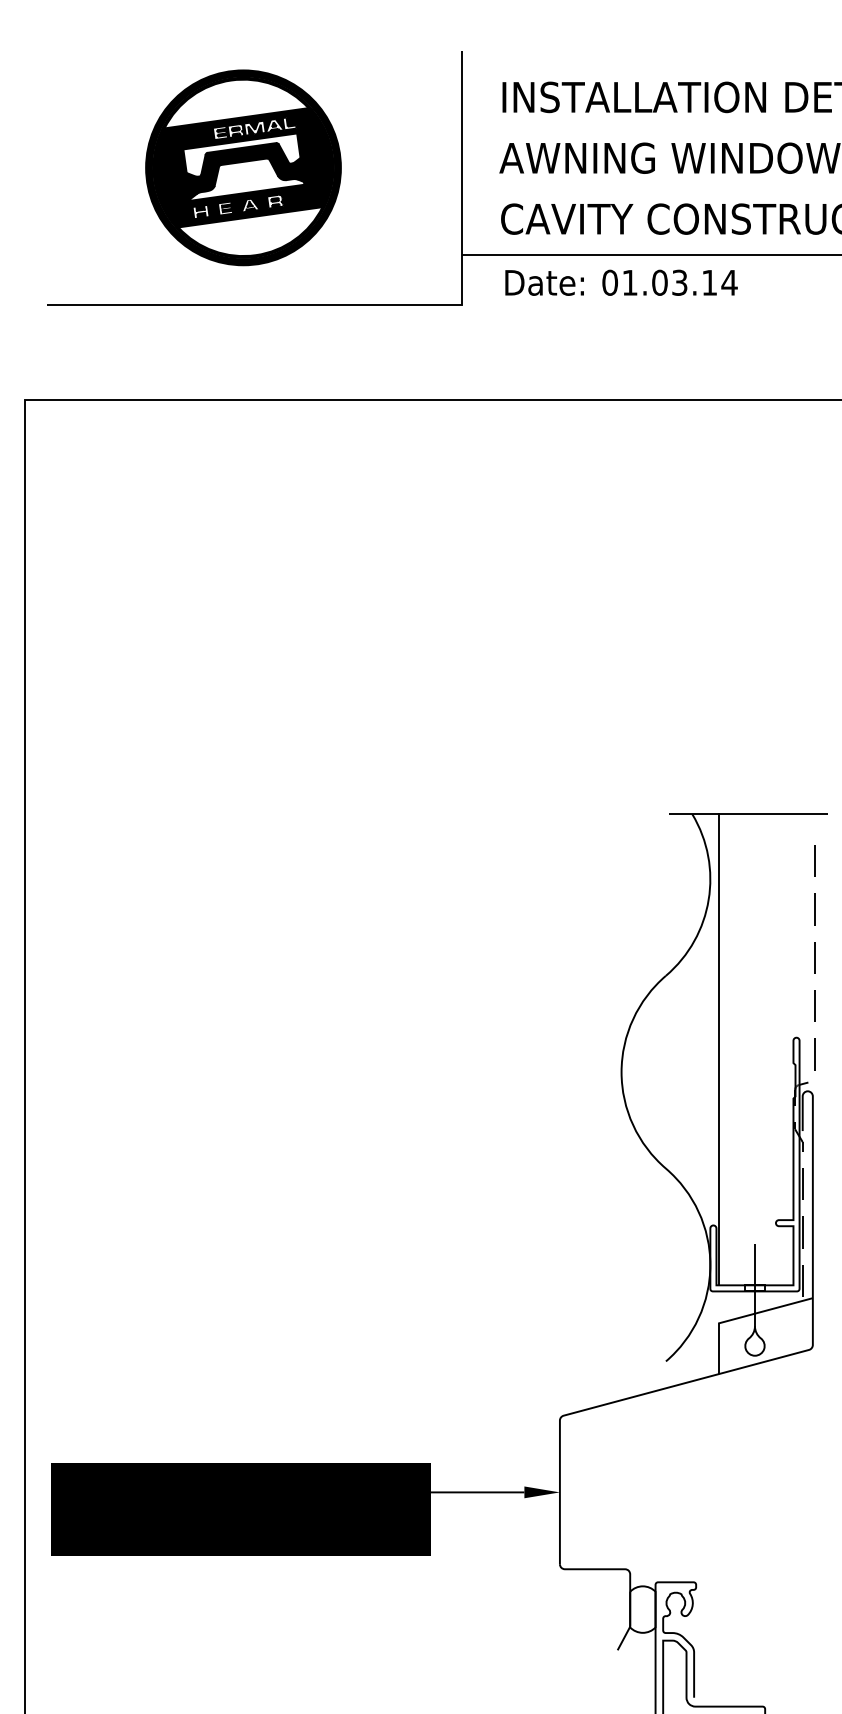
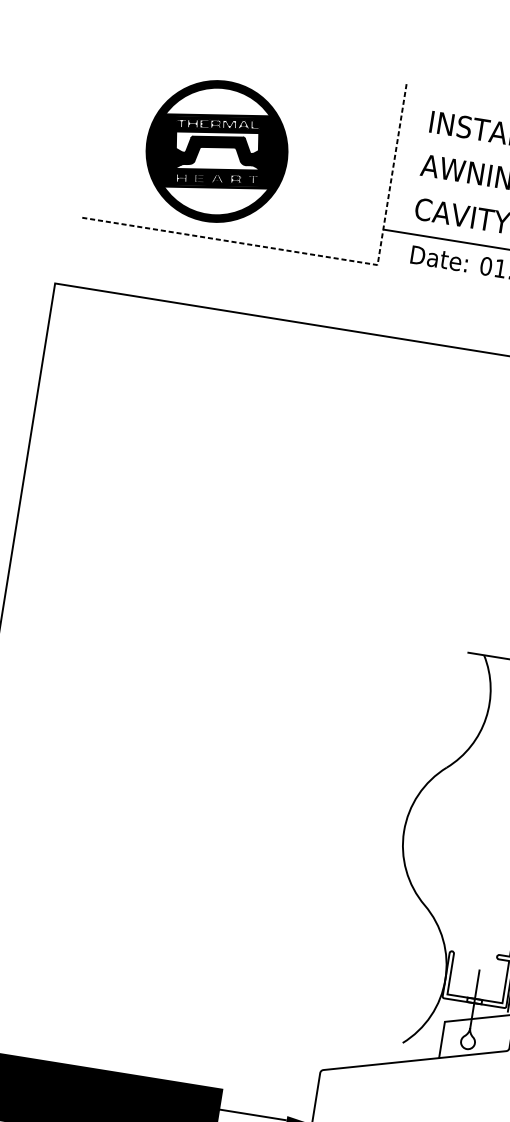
part: (243, 167) -> (217, 151), moved
line: (381, 304) -> (320, 255), solid -> dashed
line: (718, 1049) -> (475, 826), removed

